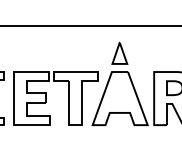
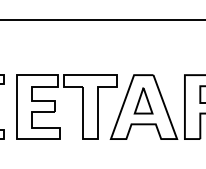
part: (119, 52) -> (143, 99), moved

